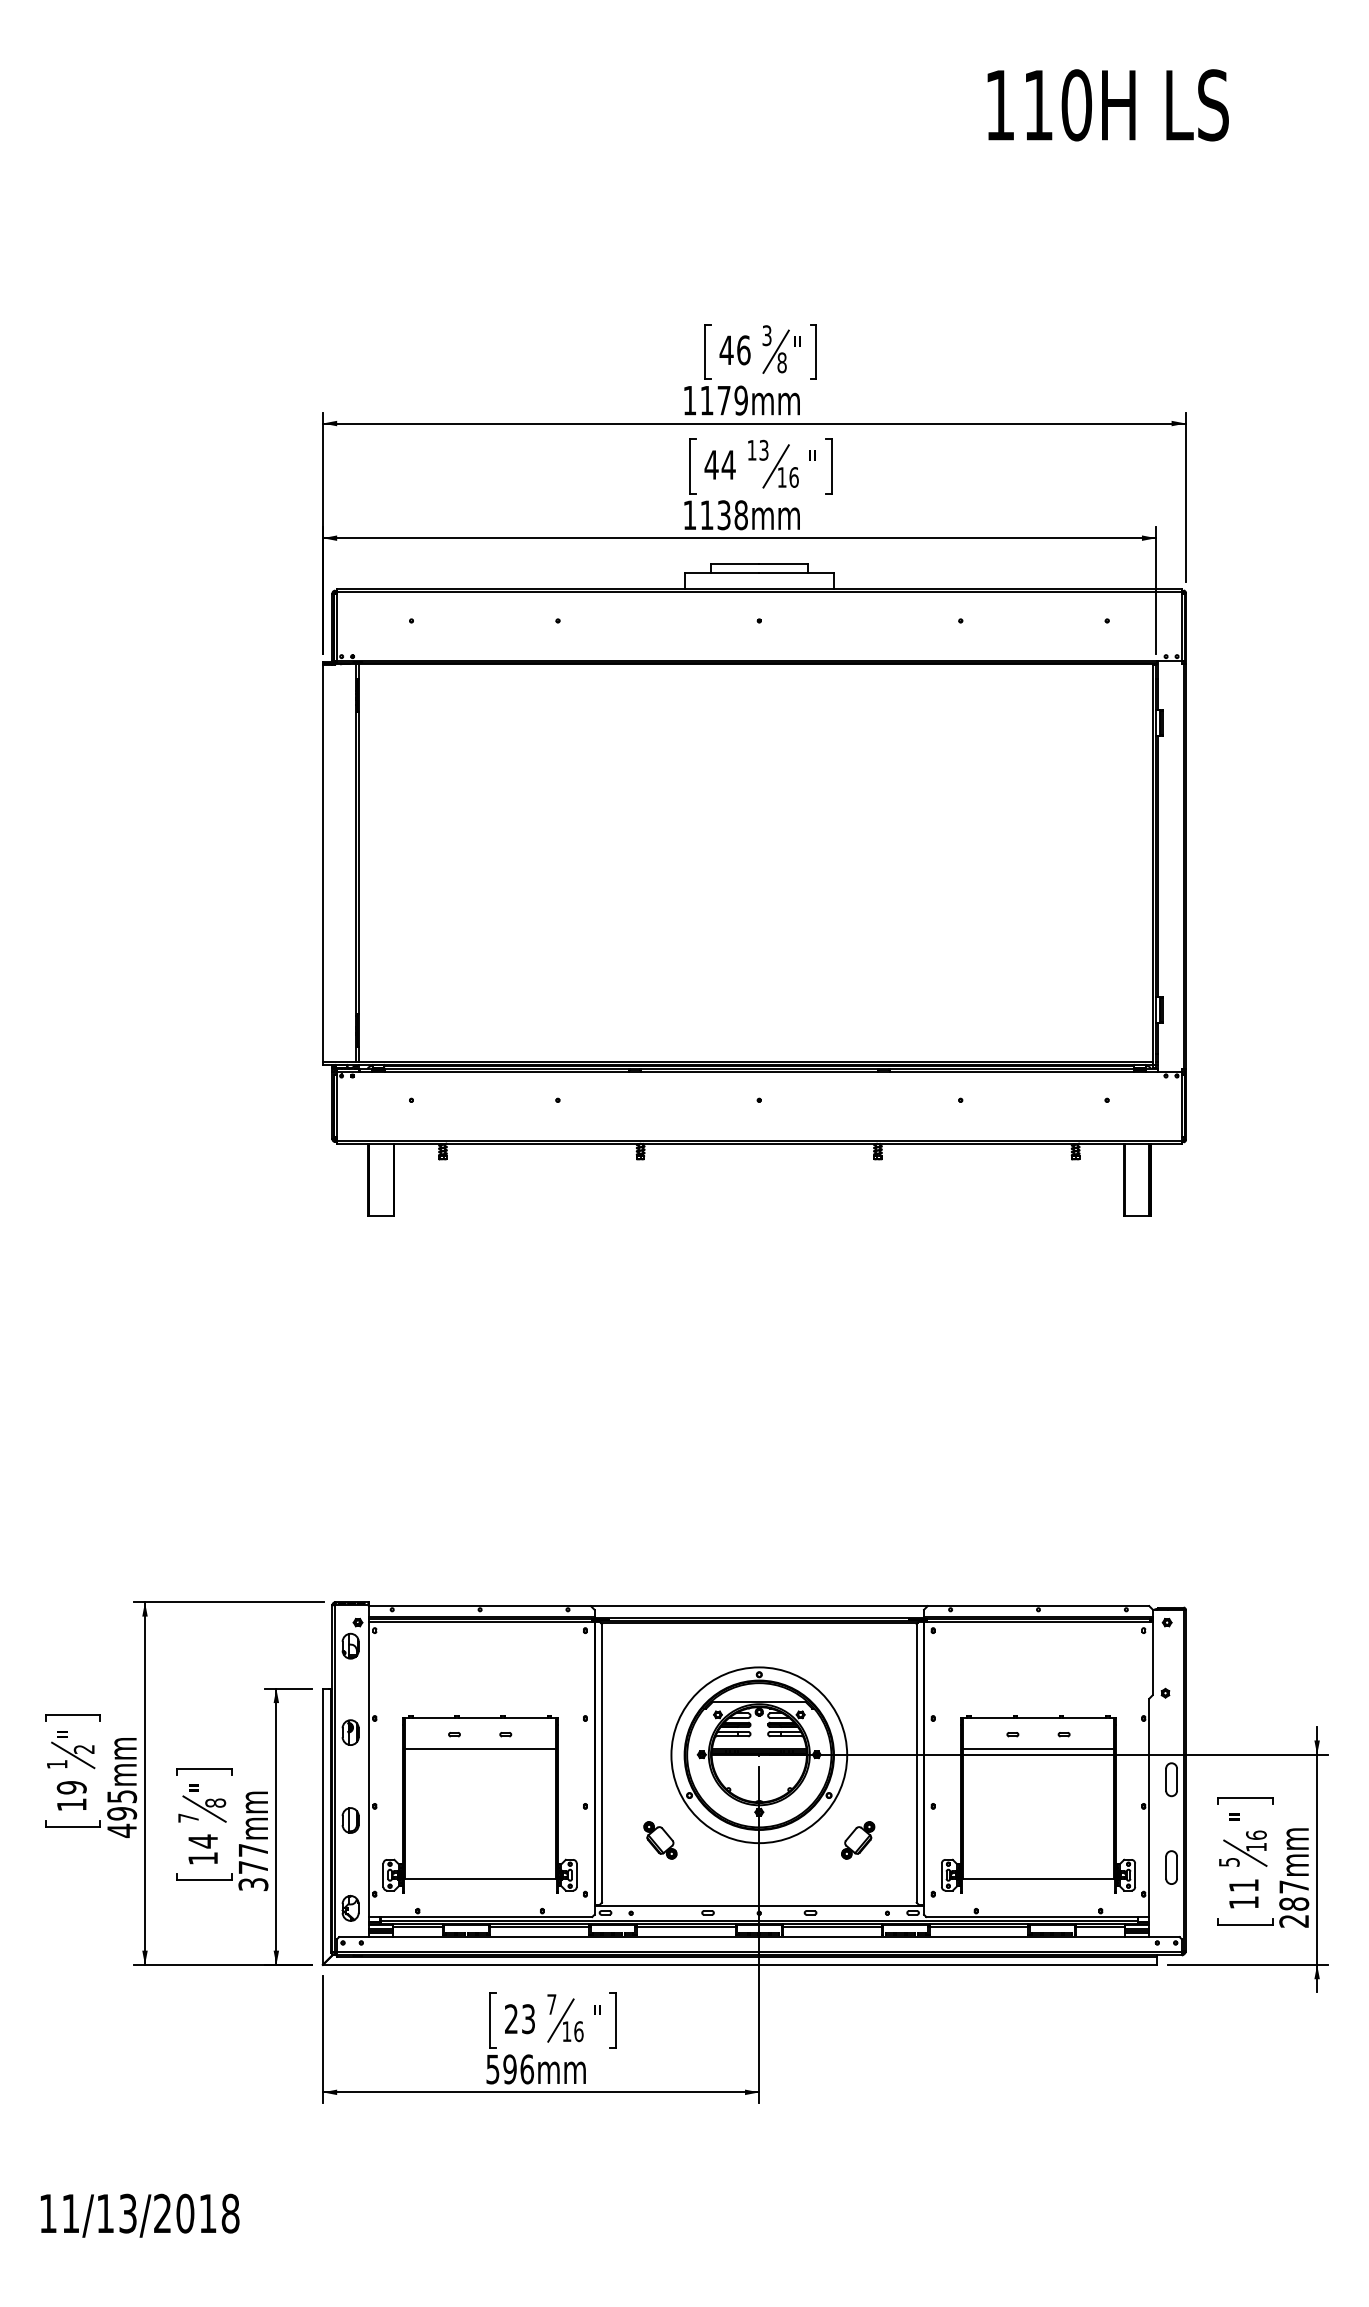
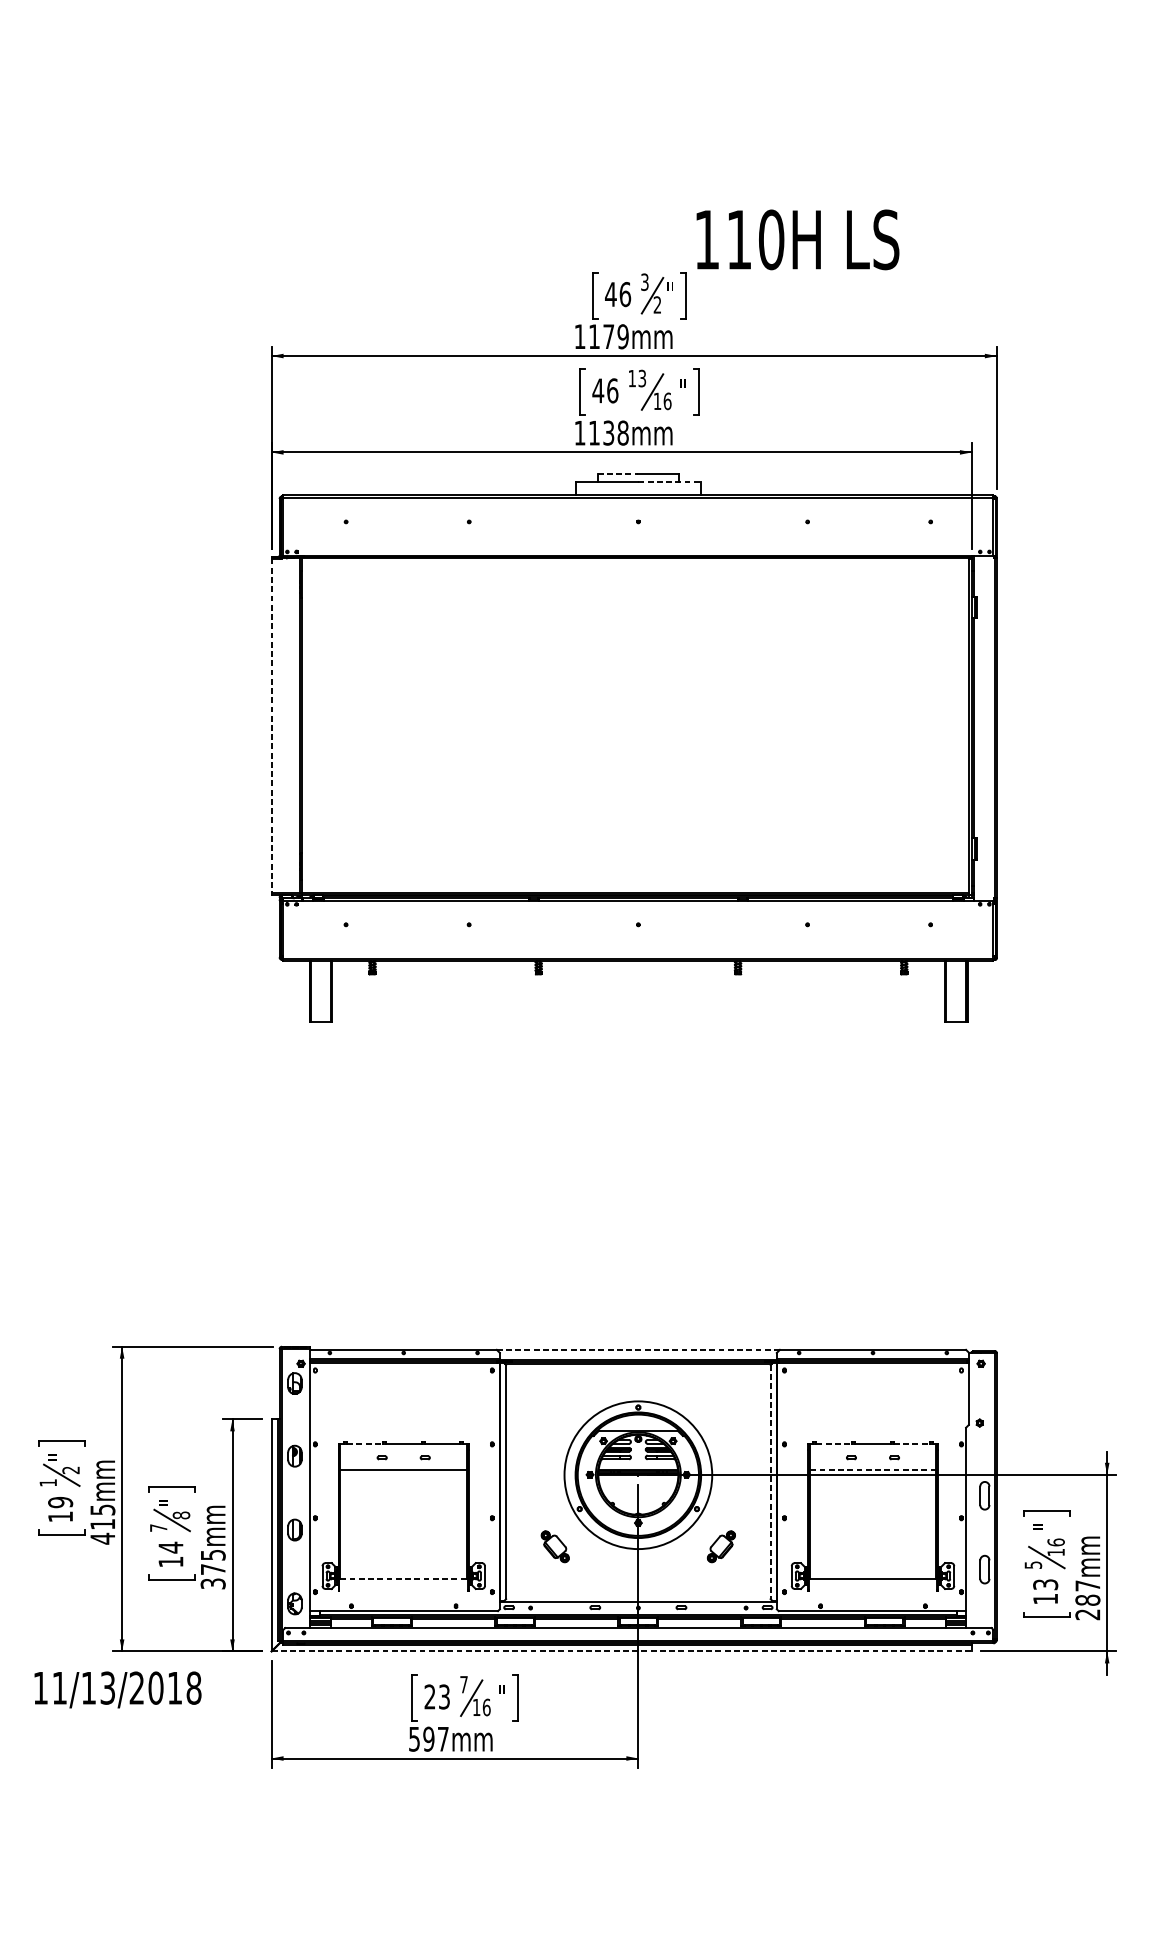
text: (1107, 105) -> (797, 240), moved
text: (781, 362) -> (657, 304), 8 -> 2
text: (728, 464) -> (612, 390), 44 -> 46
line: (735, 563) -> (618, 473), solid -> dashed
line: (797, 573) -> (670, 482), solid -> dashed
line: (322, 863) -> (271, 725), solid -> dashed
line: (758, 1606) -> (637, 1350), solid -> dashed
line: (434, 1717) -> (365, 1443), solid -> dashed
line: (992, 1717) -> (834, 1443), solid -> dashed
line: (1085, 1717) -> (912, 1443), solid -> dashed
line: (1038, 1749) -> (873, 1470), solid -> dashed
line: (916, 1763) -> (770, 1482), solid -> dashed
text: (122, 1813) -> (103, 1524), 495mm -> 415mm
text: (253, 1850) -> (213, 1555), 377mm -> 375mm
line: (480, 1878) -> (404, 1578), solid -> dashed
text: (1243, 1885) -> (1045, 1584), 11 -> 13
line: (739, 1964) -> (621, 1651), solid -> dashed
text: (527, 2069) -> (443, 1739), 596mm -> 597mm
text: (139, 2215) -> (117, 1689), moved

